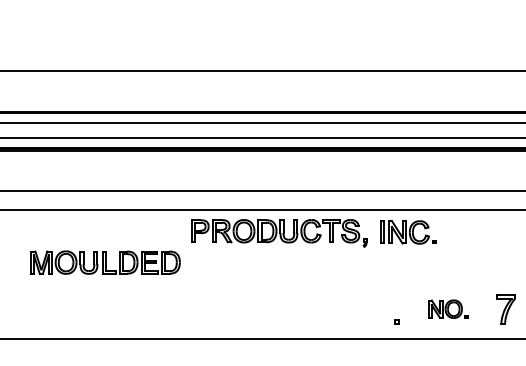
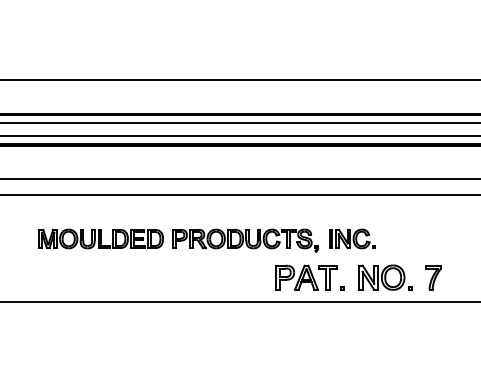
part: (408, 231) -> (352, 238), moved
part: (279, 233) -> (245, 240), moved
part: (352, 309) -> (306, 277), added
part: (448, 309) -> (385, 277), size x1.67

